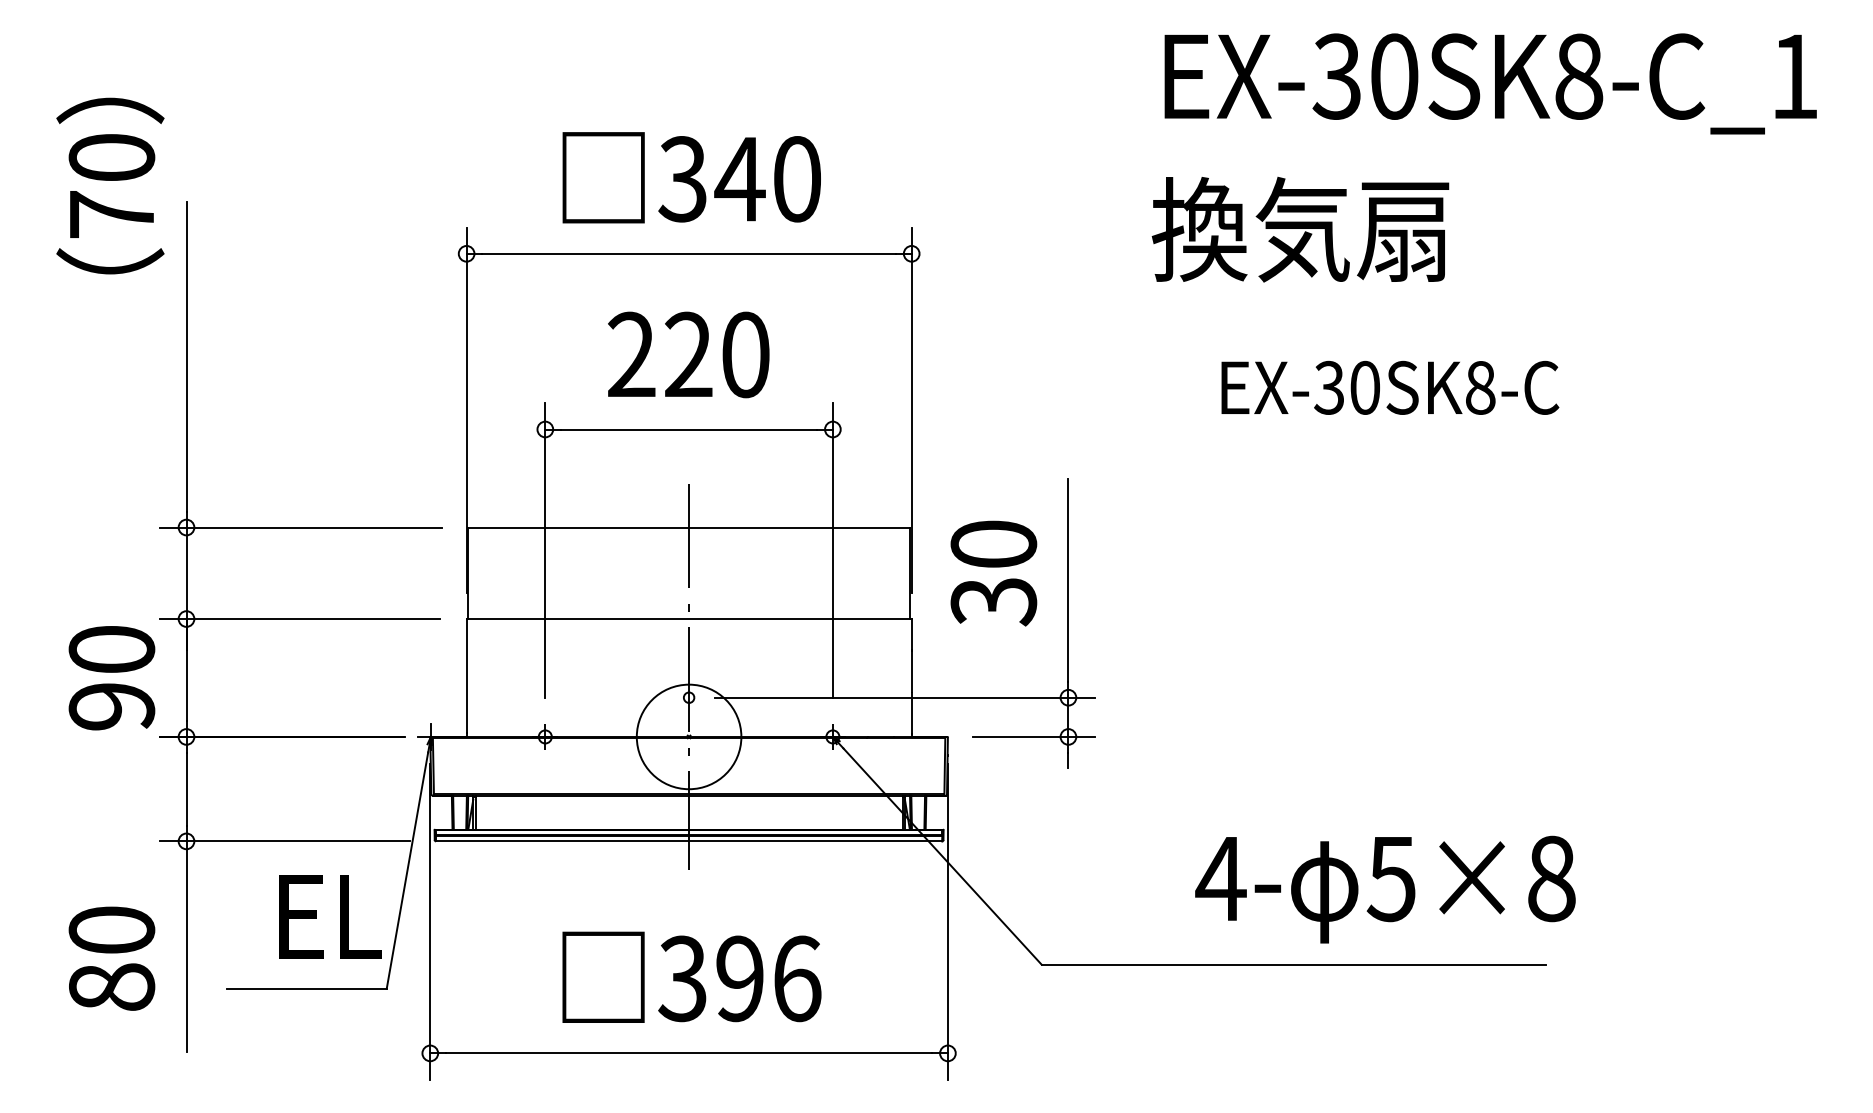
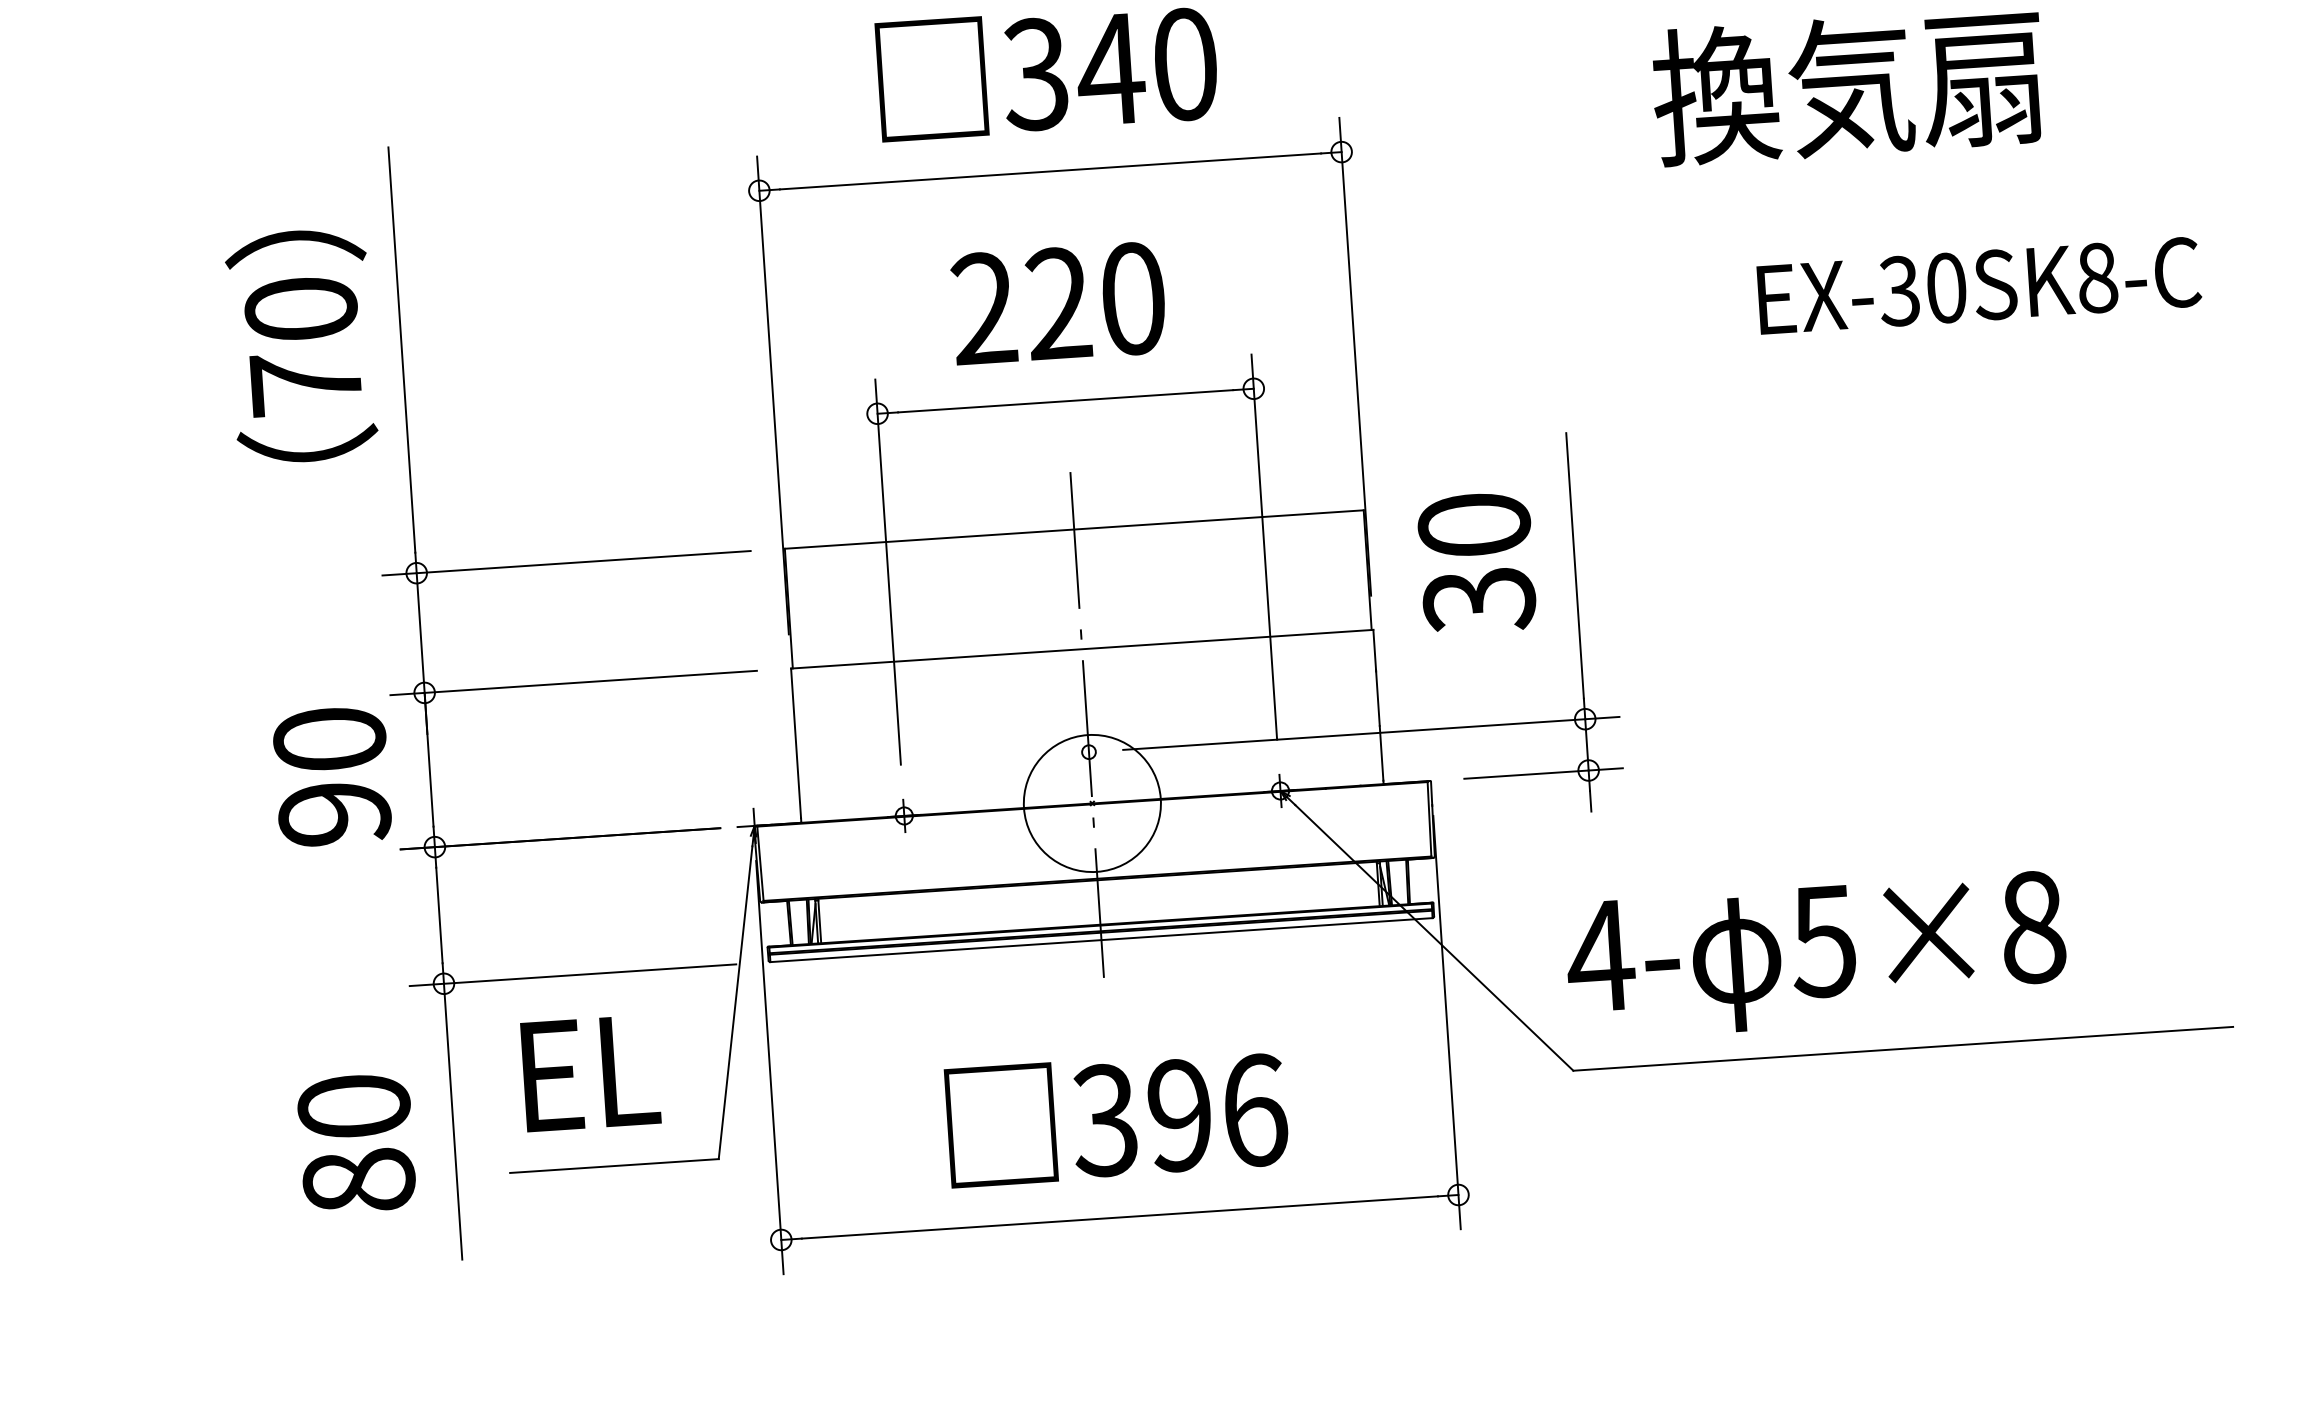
text: (110, 185) -> (301, 345), moved
text: (1385, 889) -> (1816, 955), moved
text: (330, 916) -> (590, 1072), moved

